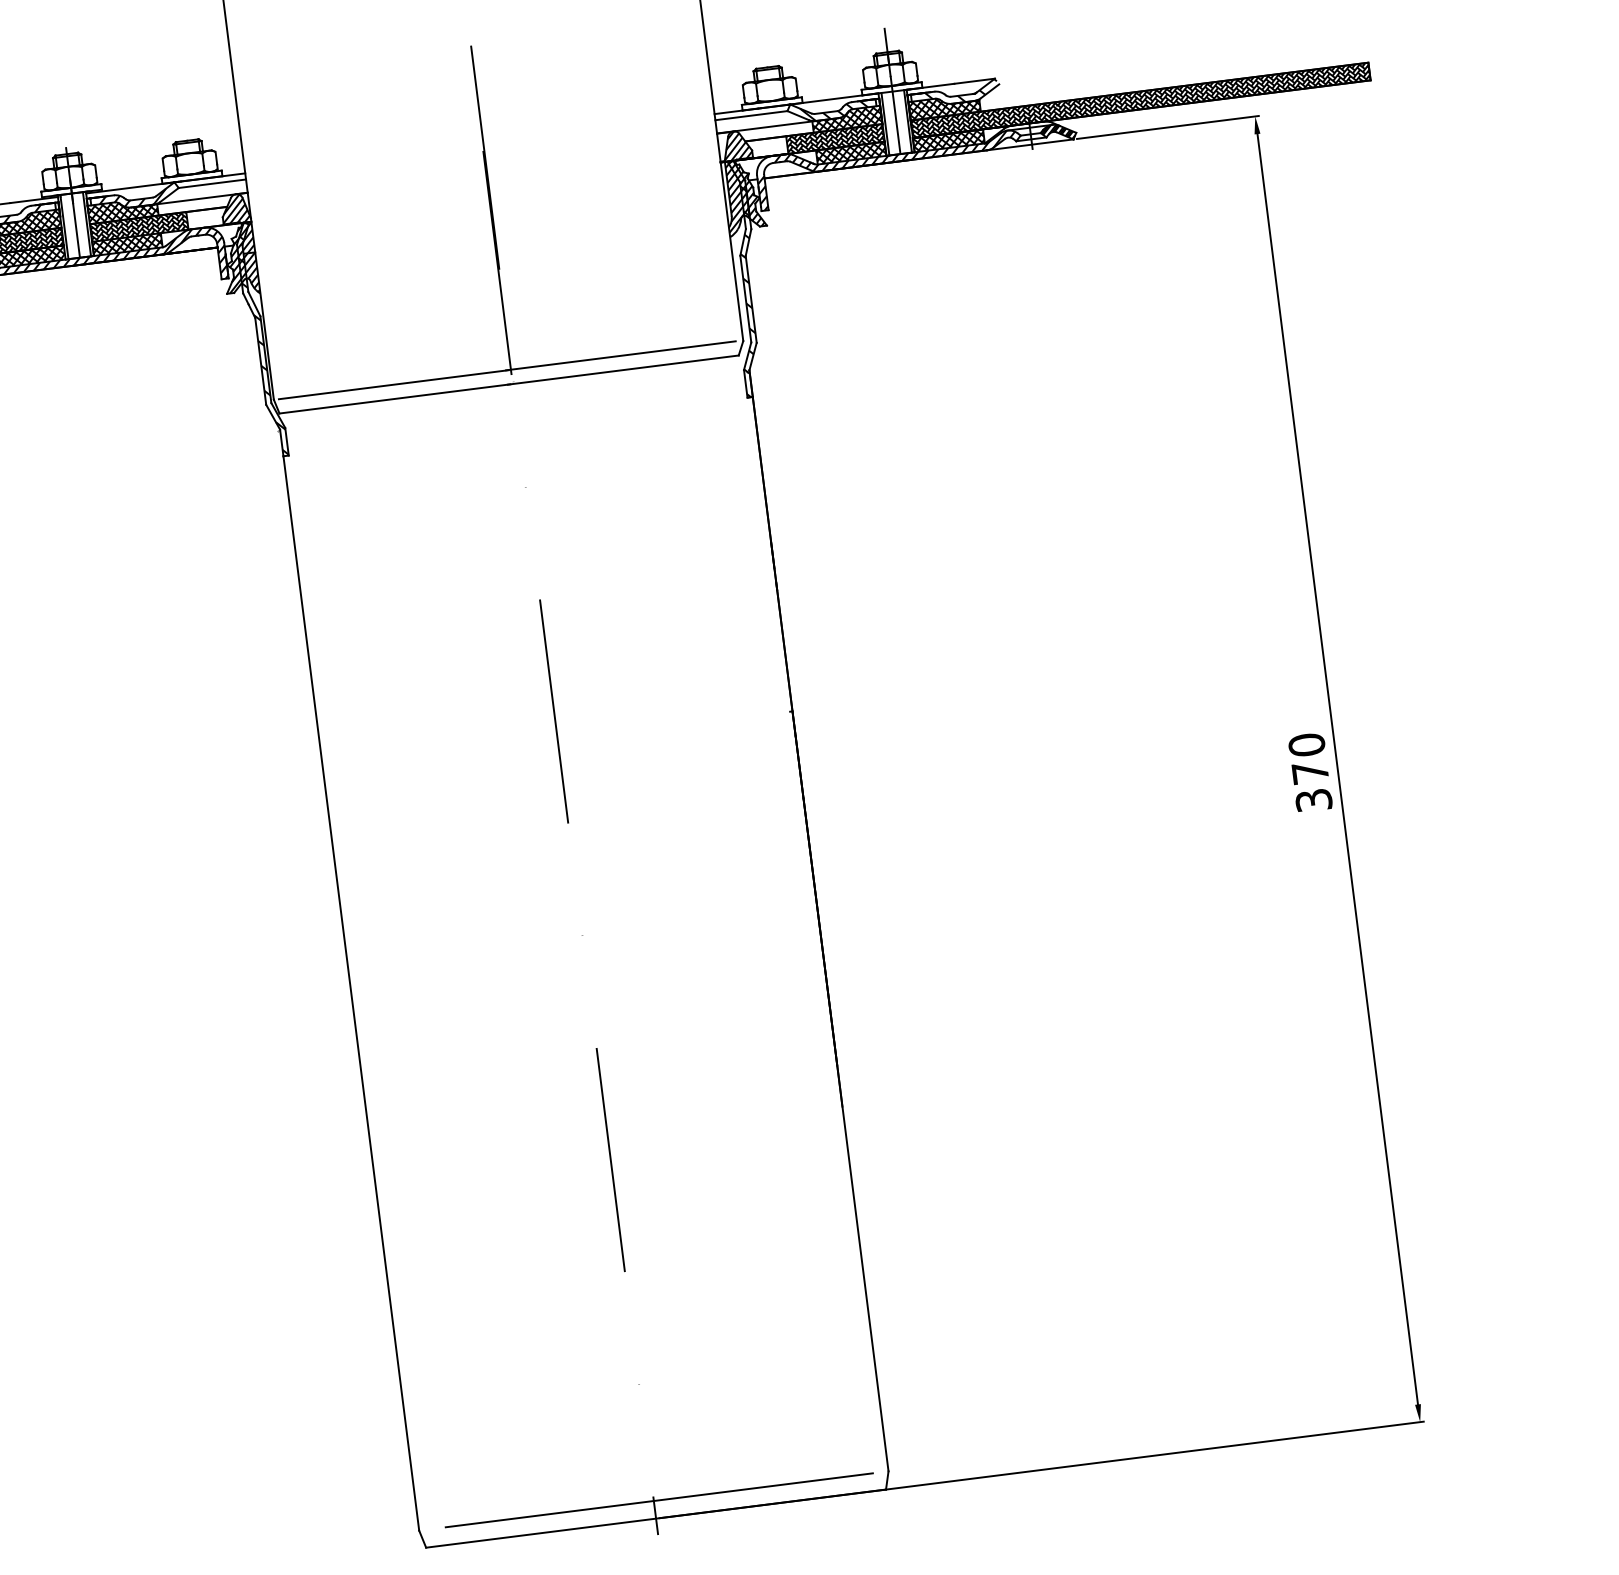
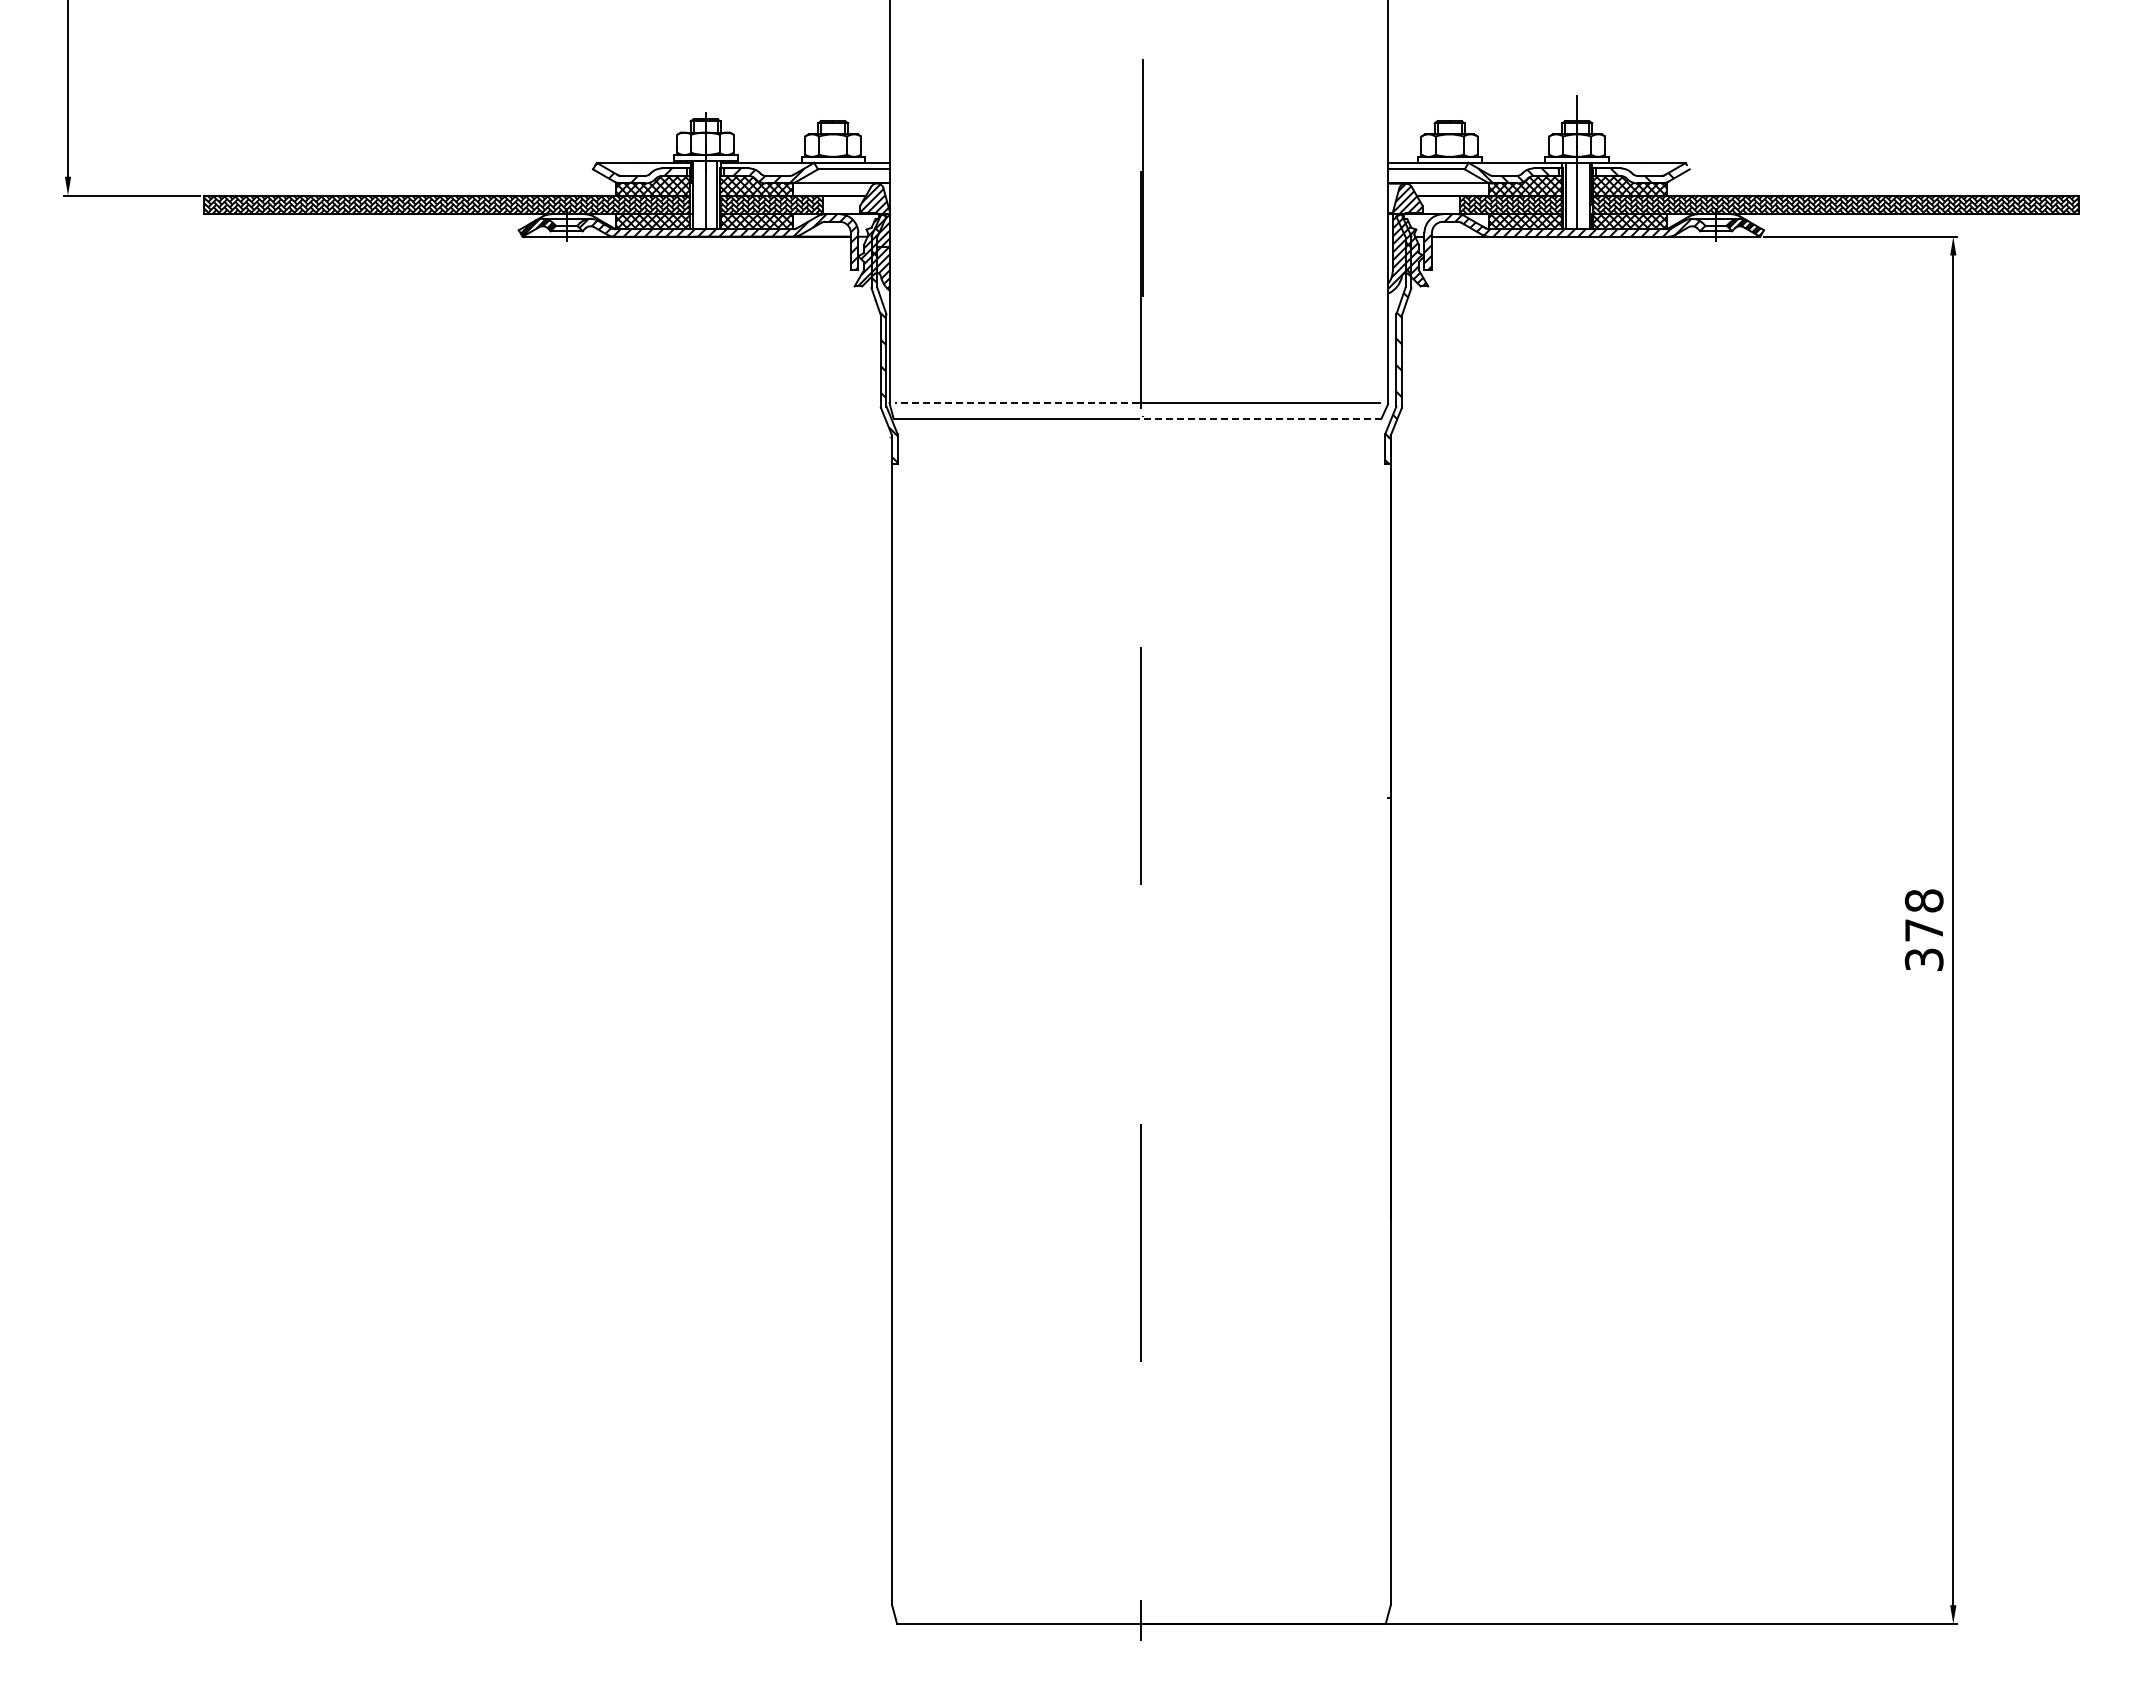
line: (622, 370) -> (1258, 418), solid -> dashed
line: (393, 384) -> (1016, 403), solid -> dashed
text: (1307, 744) -> (1924, 900), 370 -> 378
line: (659, 1500) -> (1147, 1605), removed

